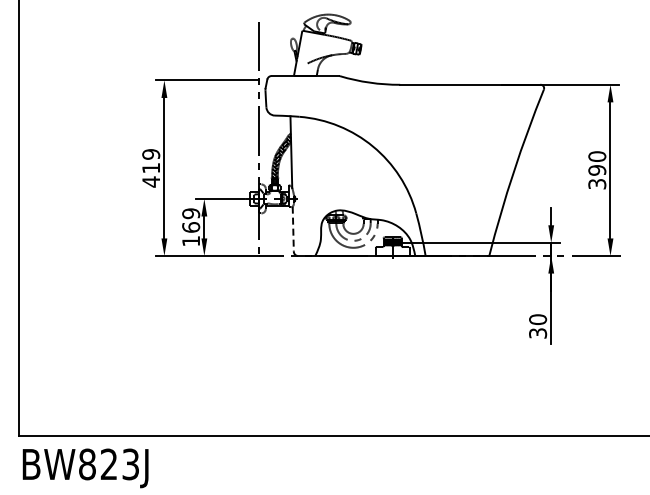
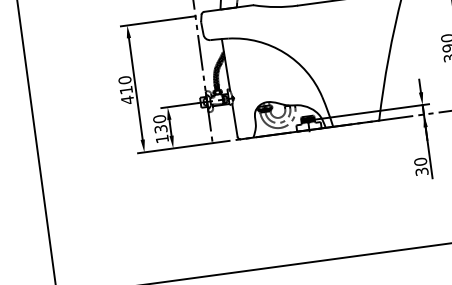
text: (151, 154) -> (125, 80), 419 -> 410
text: (191, 220) -> (160, 124), 169 -> 130
line: (293, 229) -> (235, 120), dashed -> solid

